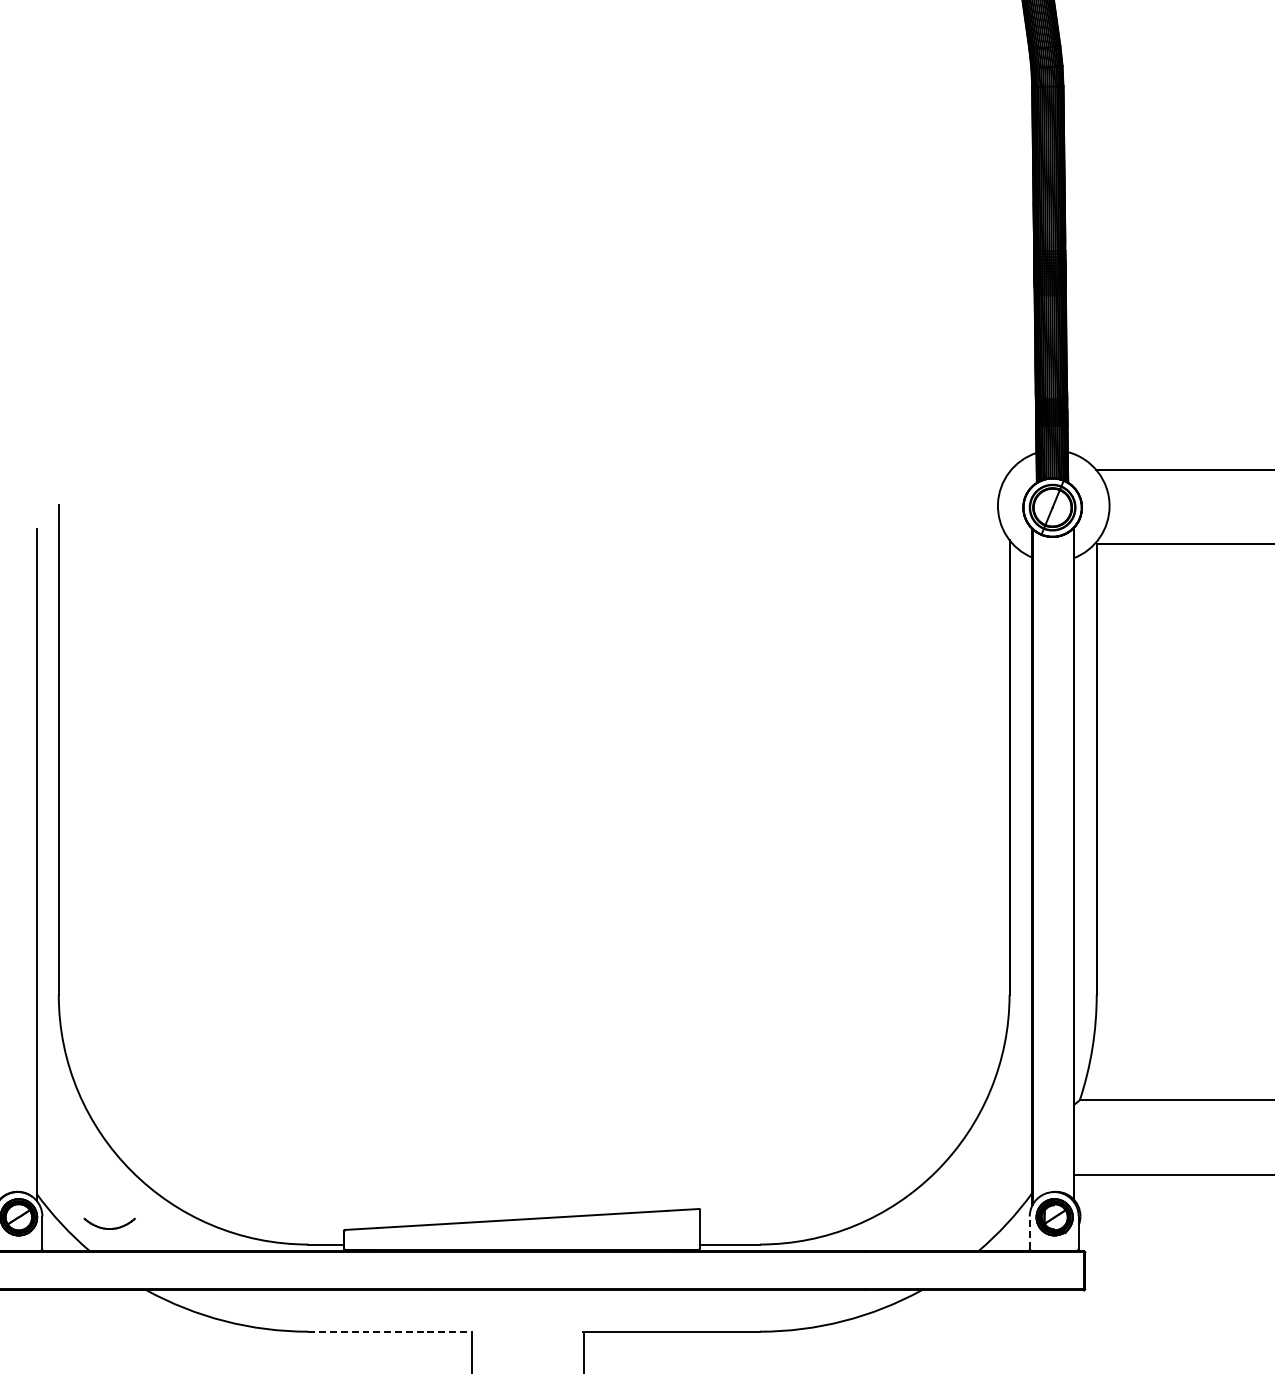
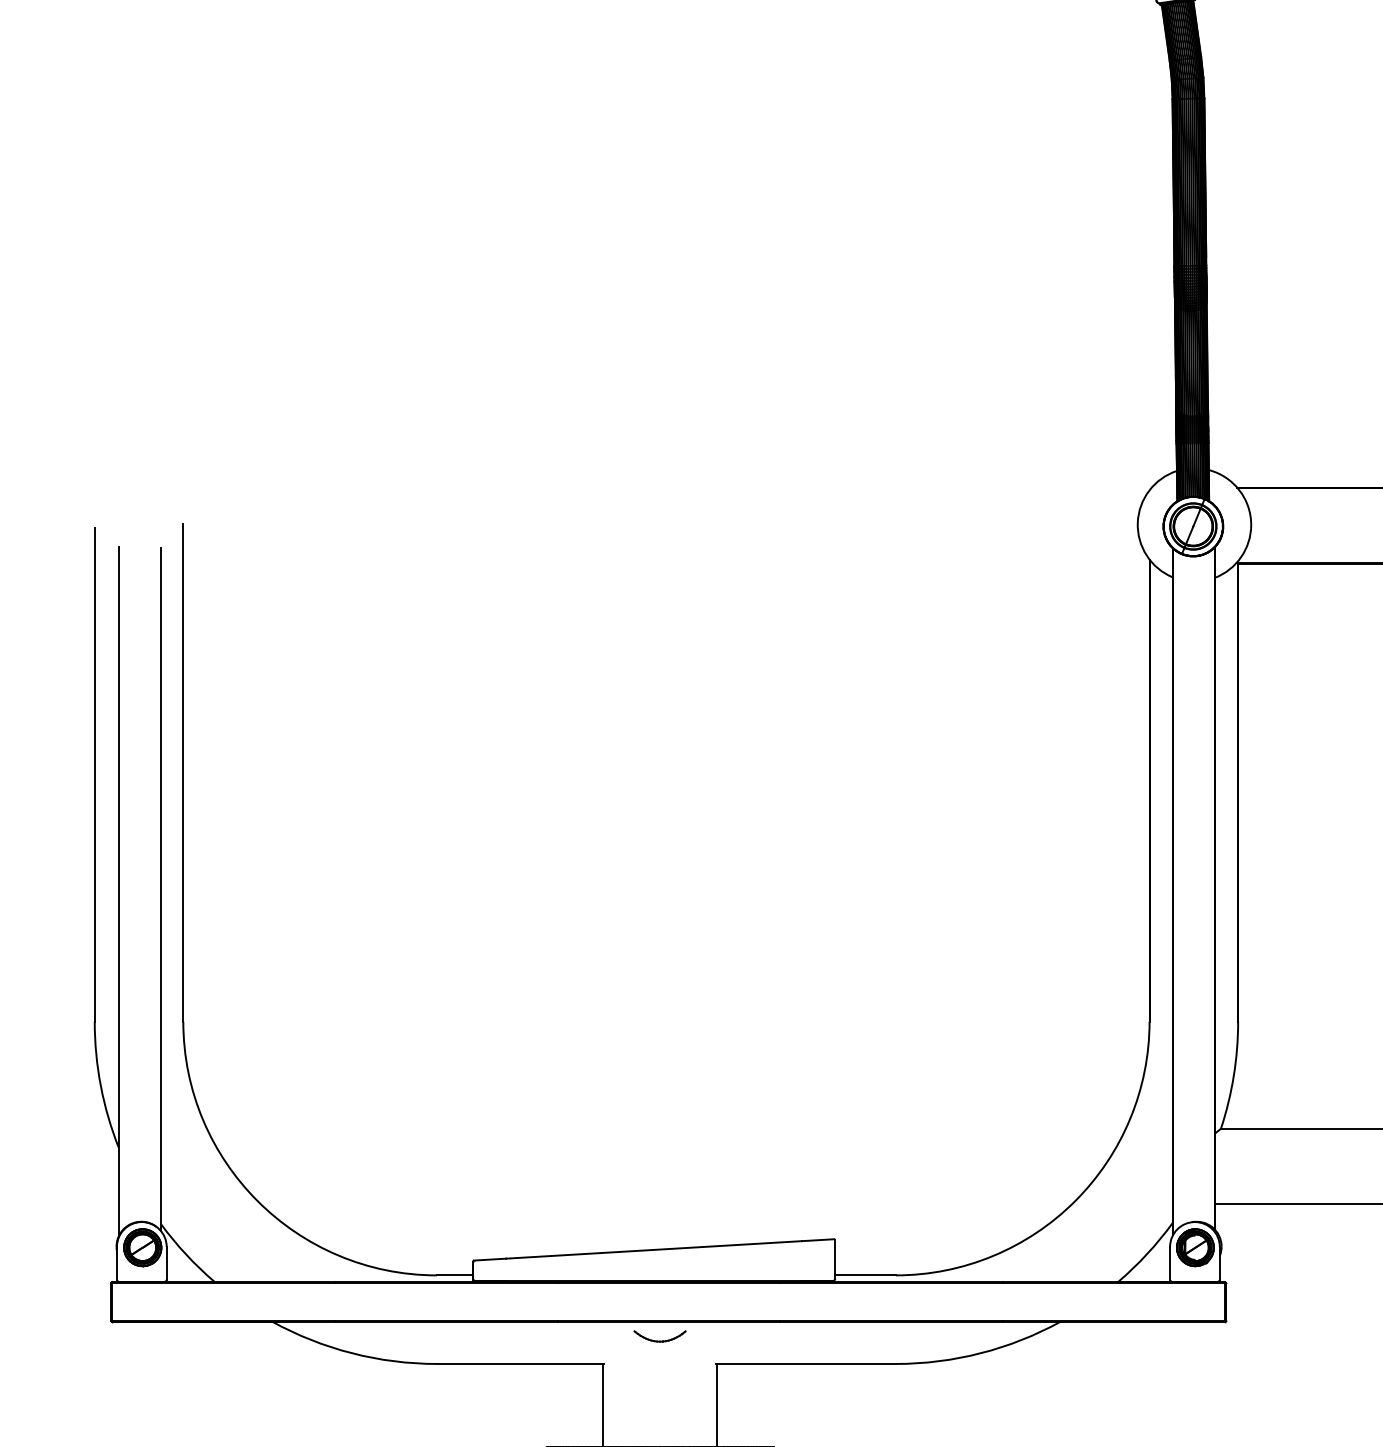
part: (109, 1223) -> (659, 1336), moved
line: (1030, 1231) -> (1170, 1262), dashed -> solid
line: (391, 1332) -> (521, 1364), dashed -> solid

